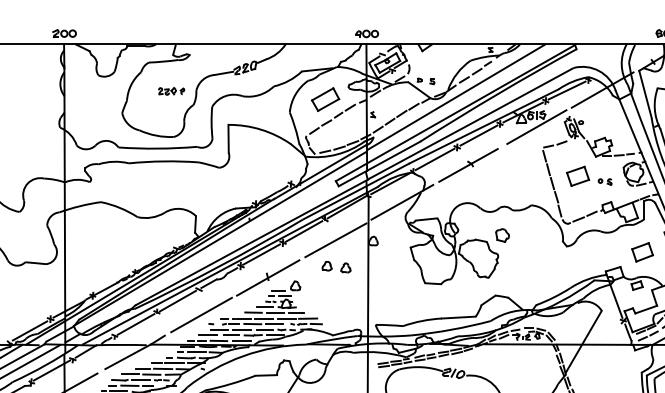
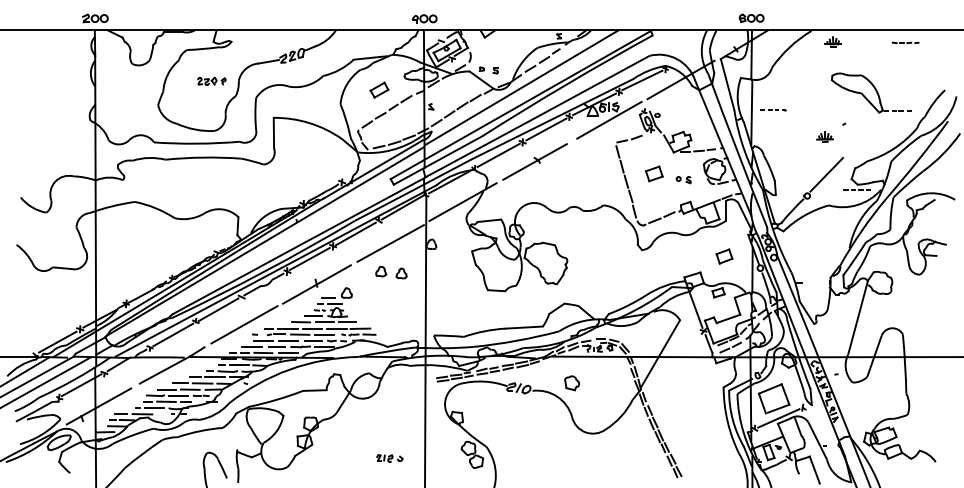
part: (325, 98) -> (379, 89), size x0.6
part: (578, 176) -> (654, 173), size x0.7
part: (502, 235) -> (571, 383), moved
part: (642, 252) -> (724, 256), size x0.7

